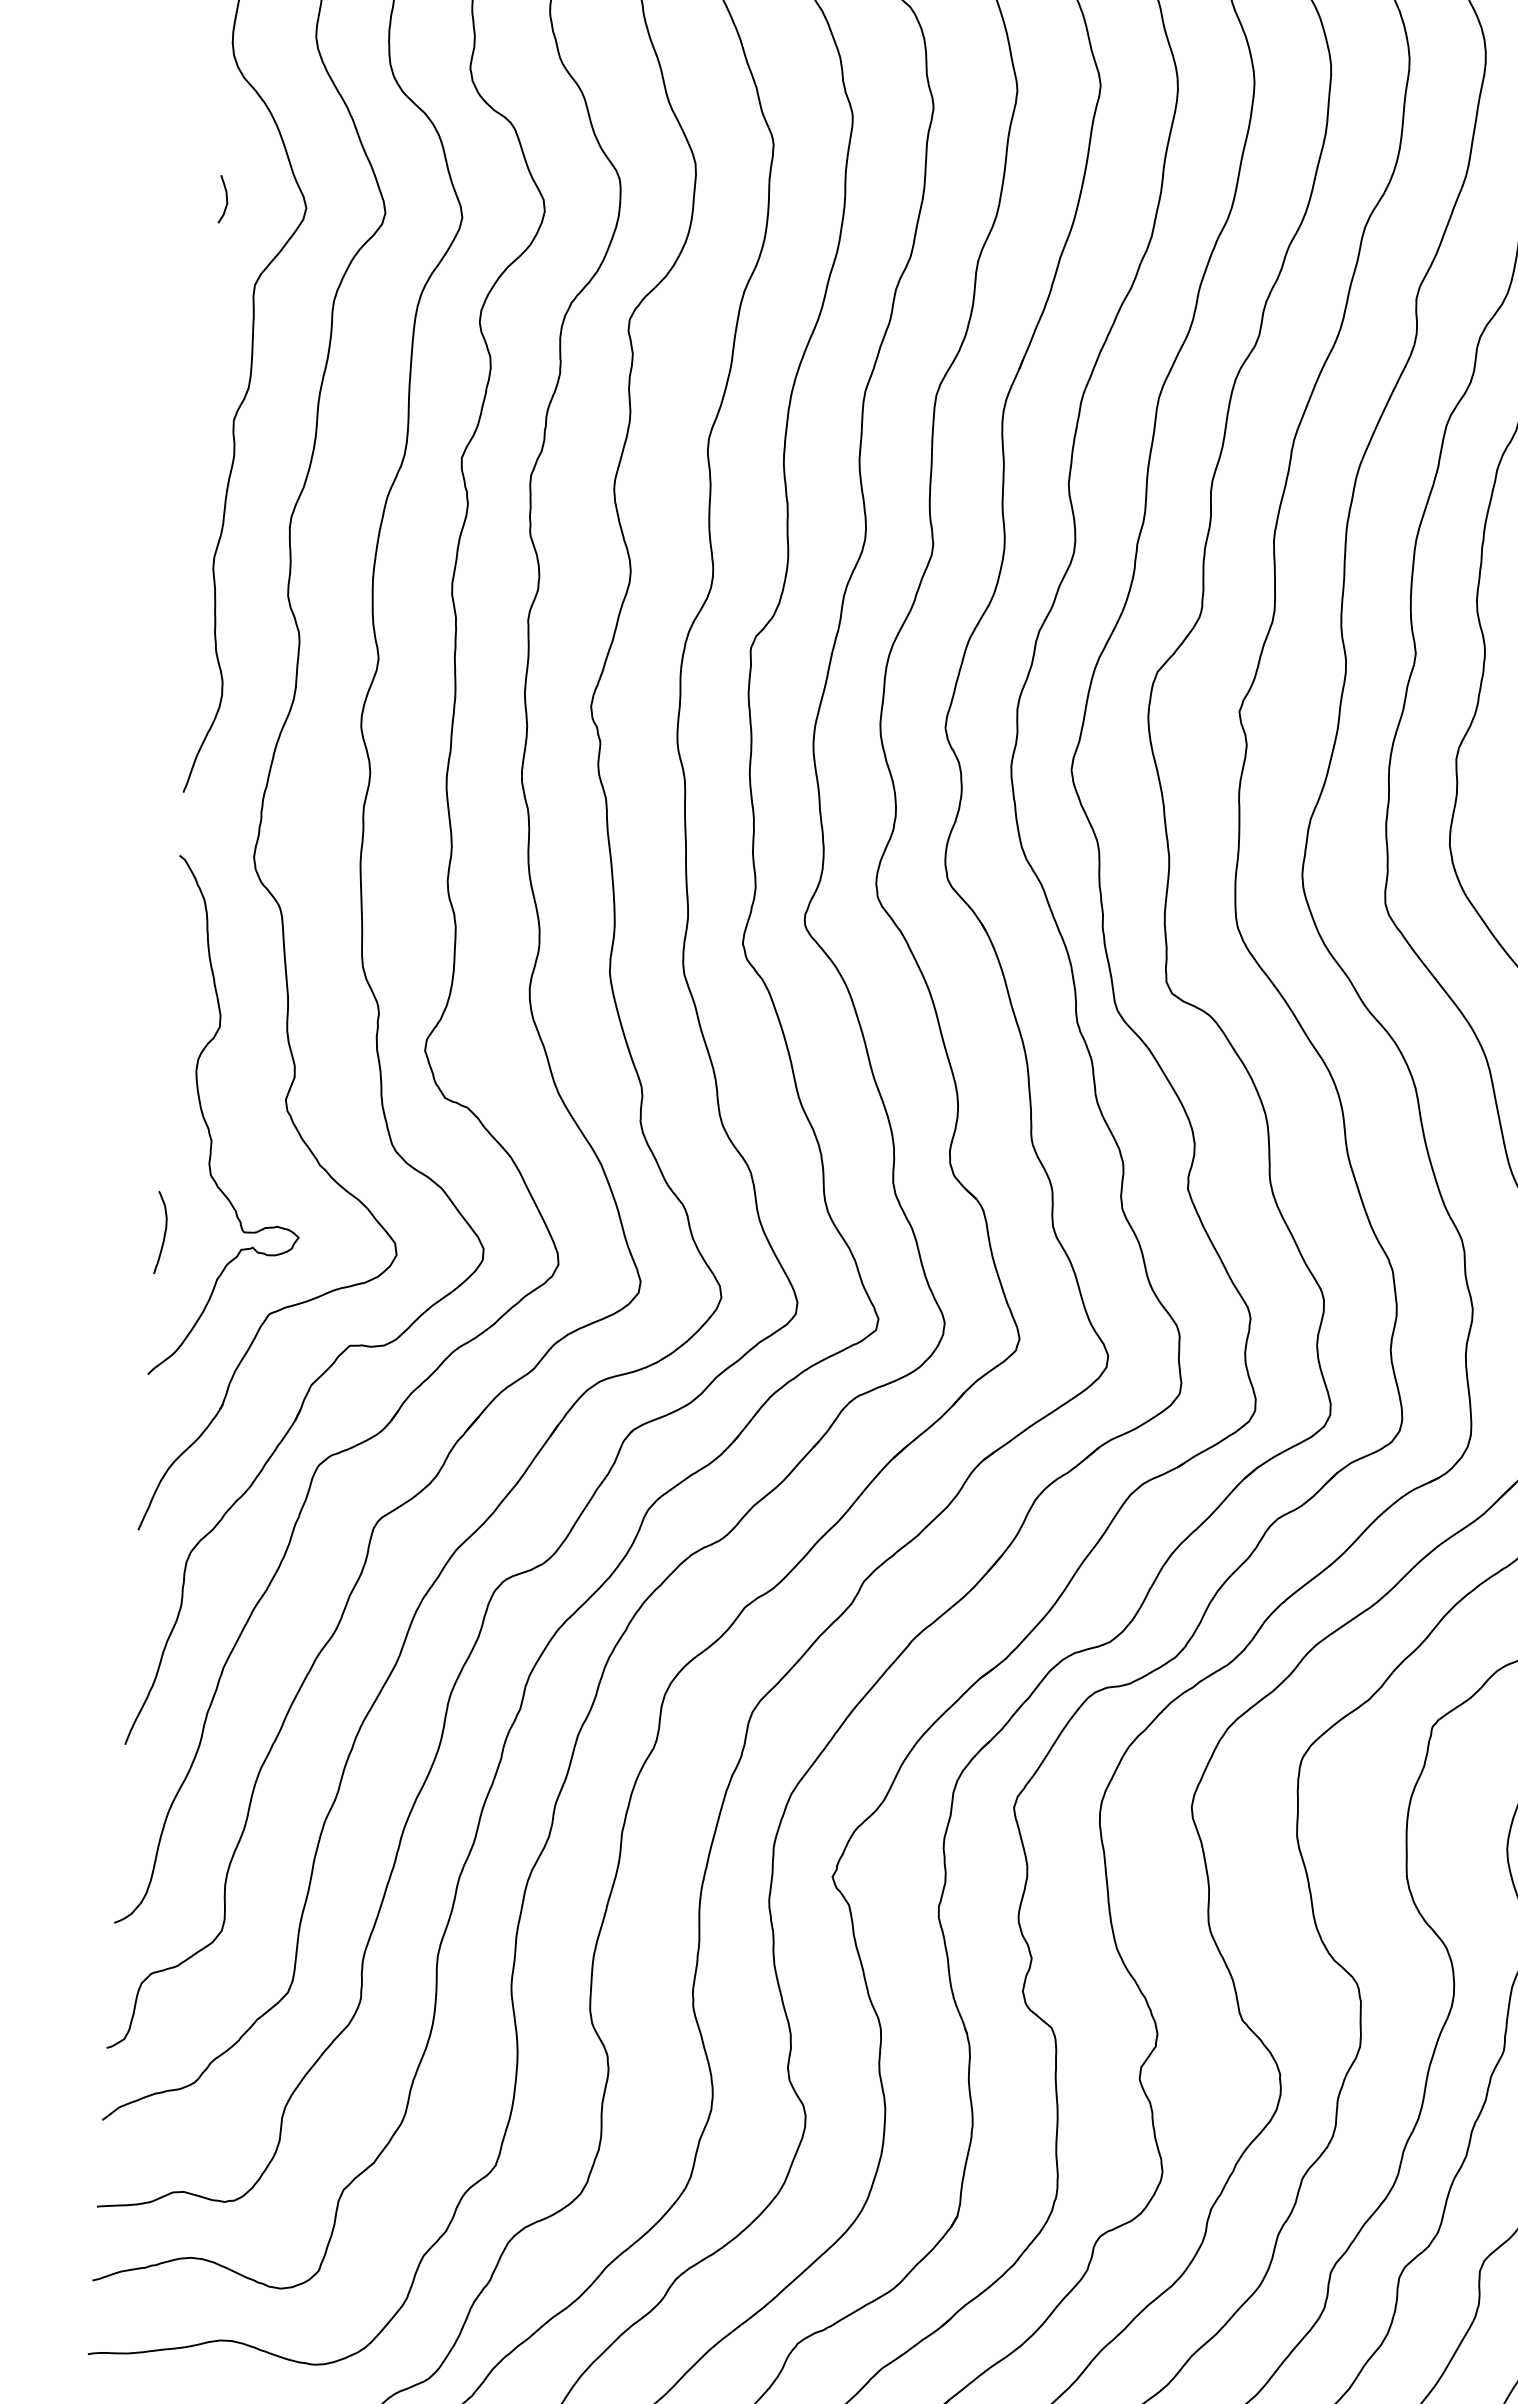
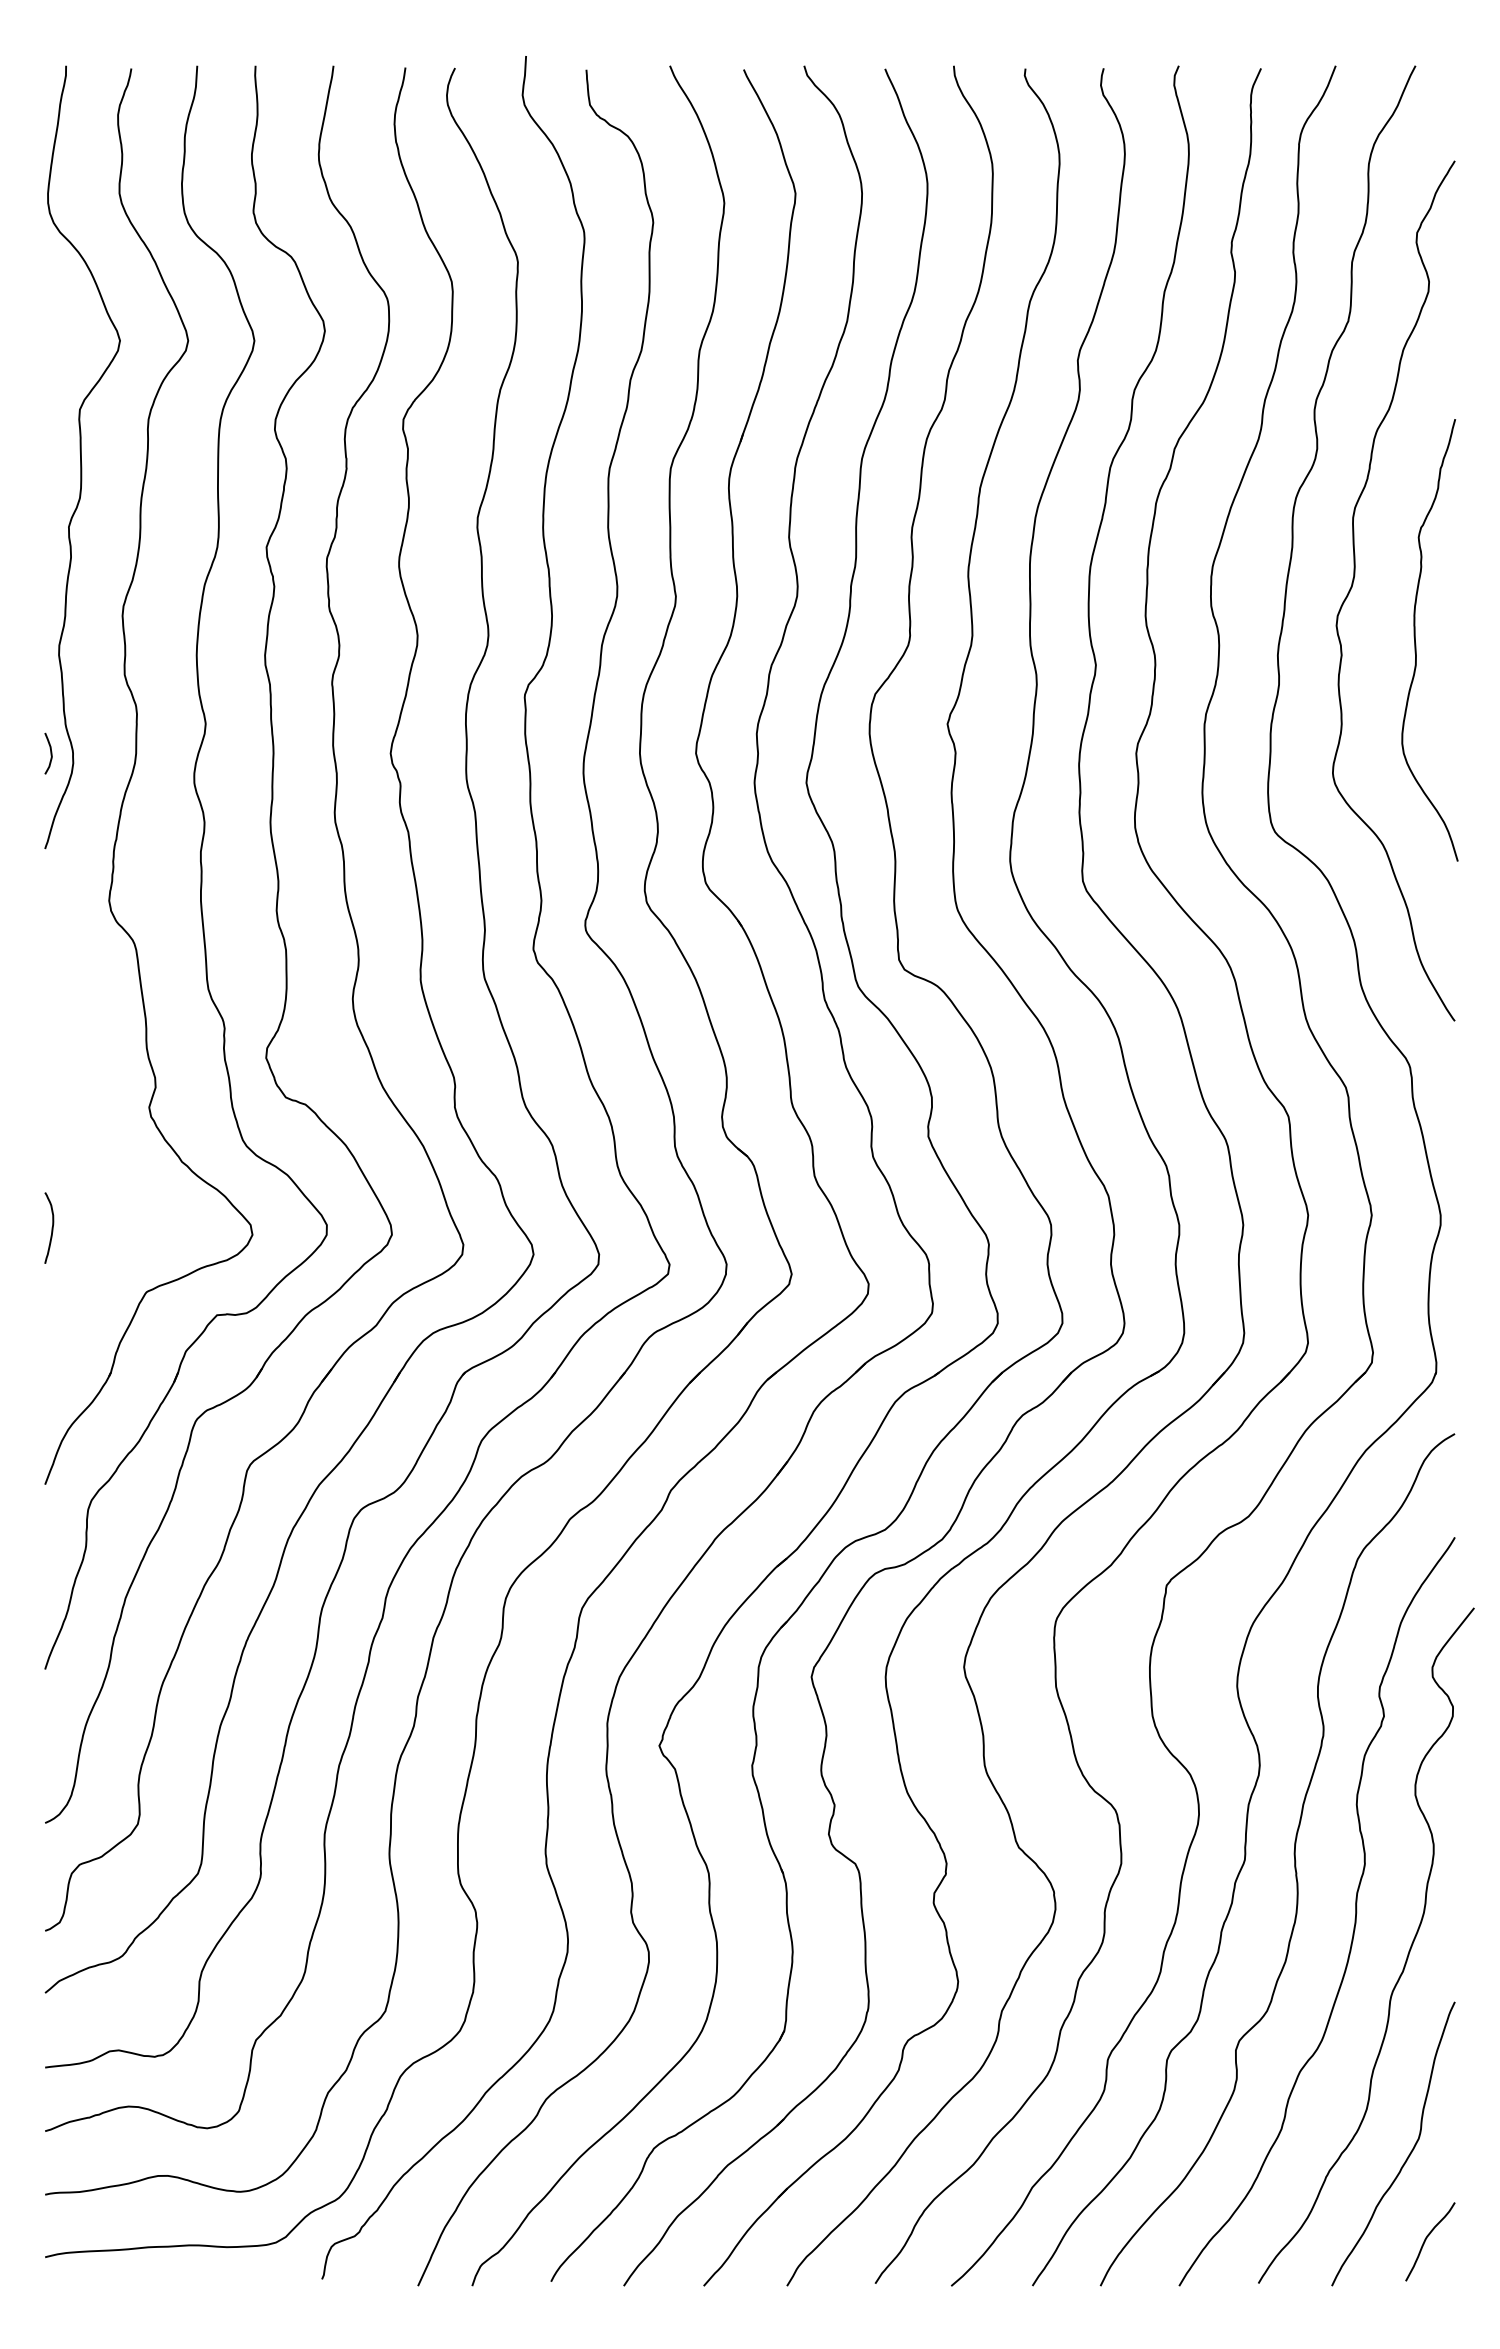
curve: (225, 199) -> (50, 753), moved
curve: (209, 1129) -> (85, 1136), removed

